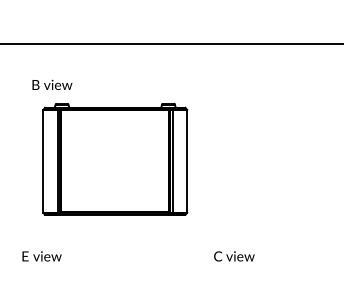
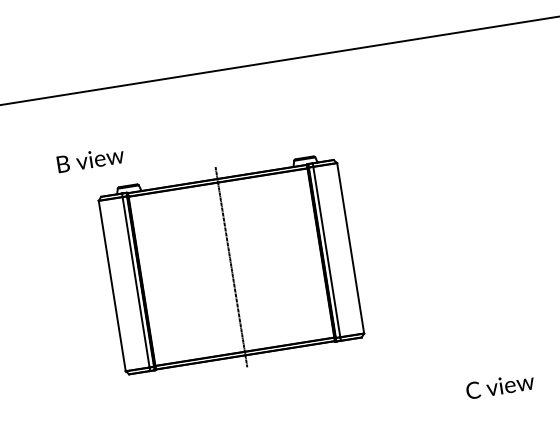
text: (52, 84) -> (90, 158), moved
line: (115, 160) -> (231, 265), added
text: (234, 256) -> (500, 386), moved

